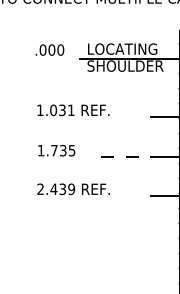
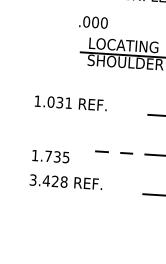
text: (49, 49) -> (93, 21), moved
text: (56, 150) -> (50, 156), moved
text: (56, 189) -> (49, 181), 2.439 -> 3.428

